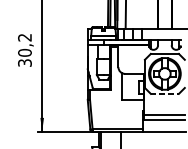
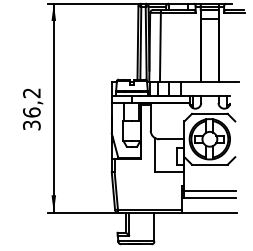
text: (24, 52) -> (31, 112), 30,2 -> 36,2
line: (164, 93) -> (209, 164), dashed -> solid

